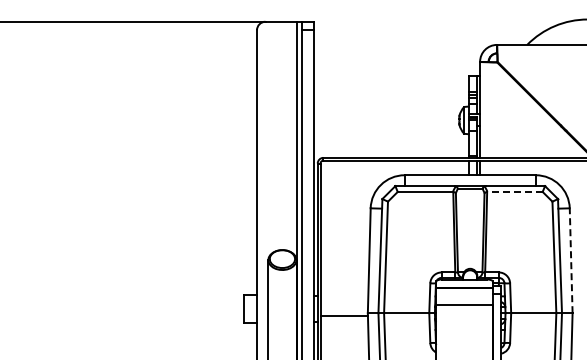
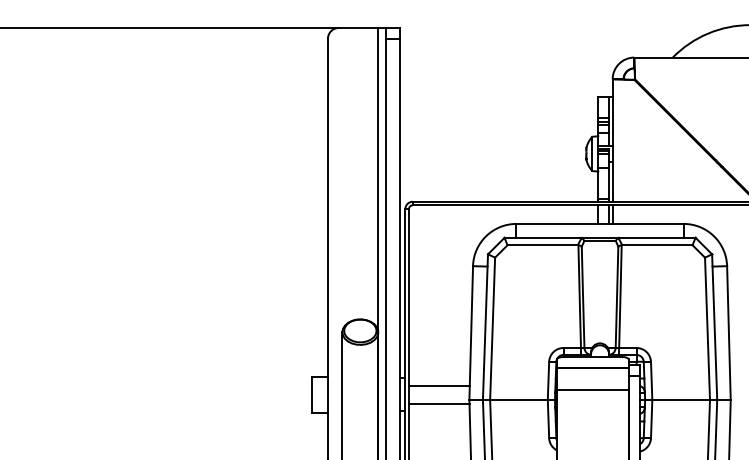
line: (515, 191) -> (657, 244), dashed -> solid
line: (571, 260) -> (729, 332), dashed -> solid
line: (344, 301) -> (439, 385), added

